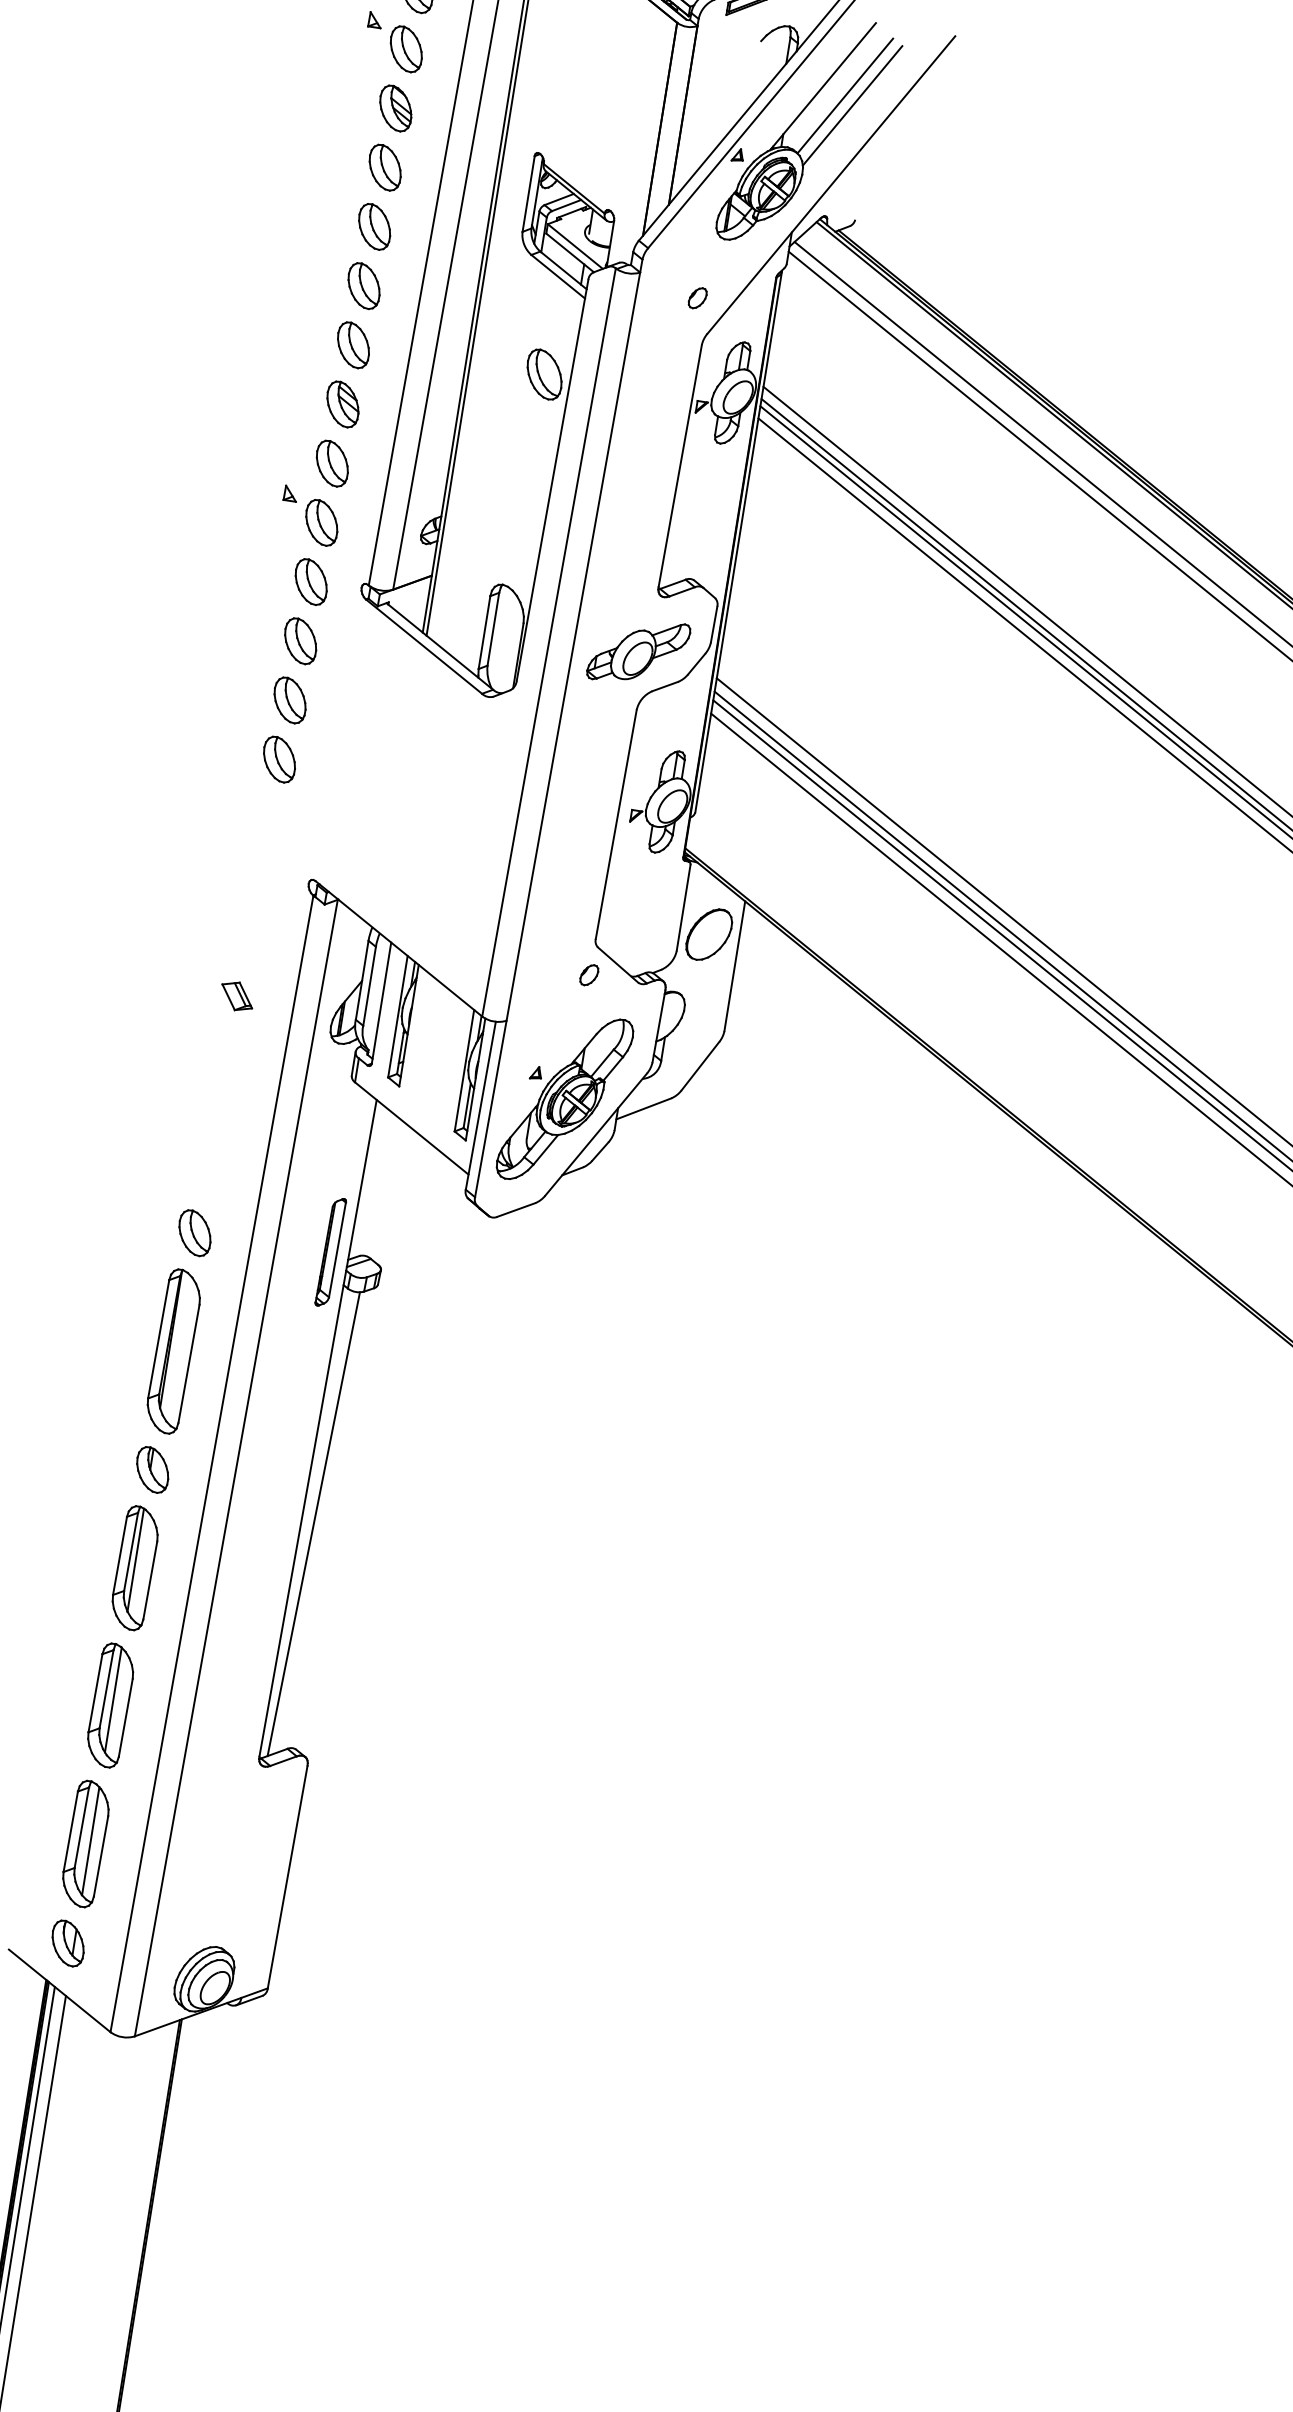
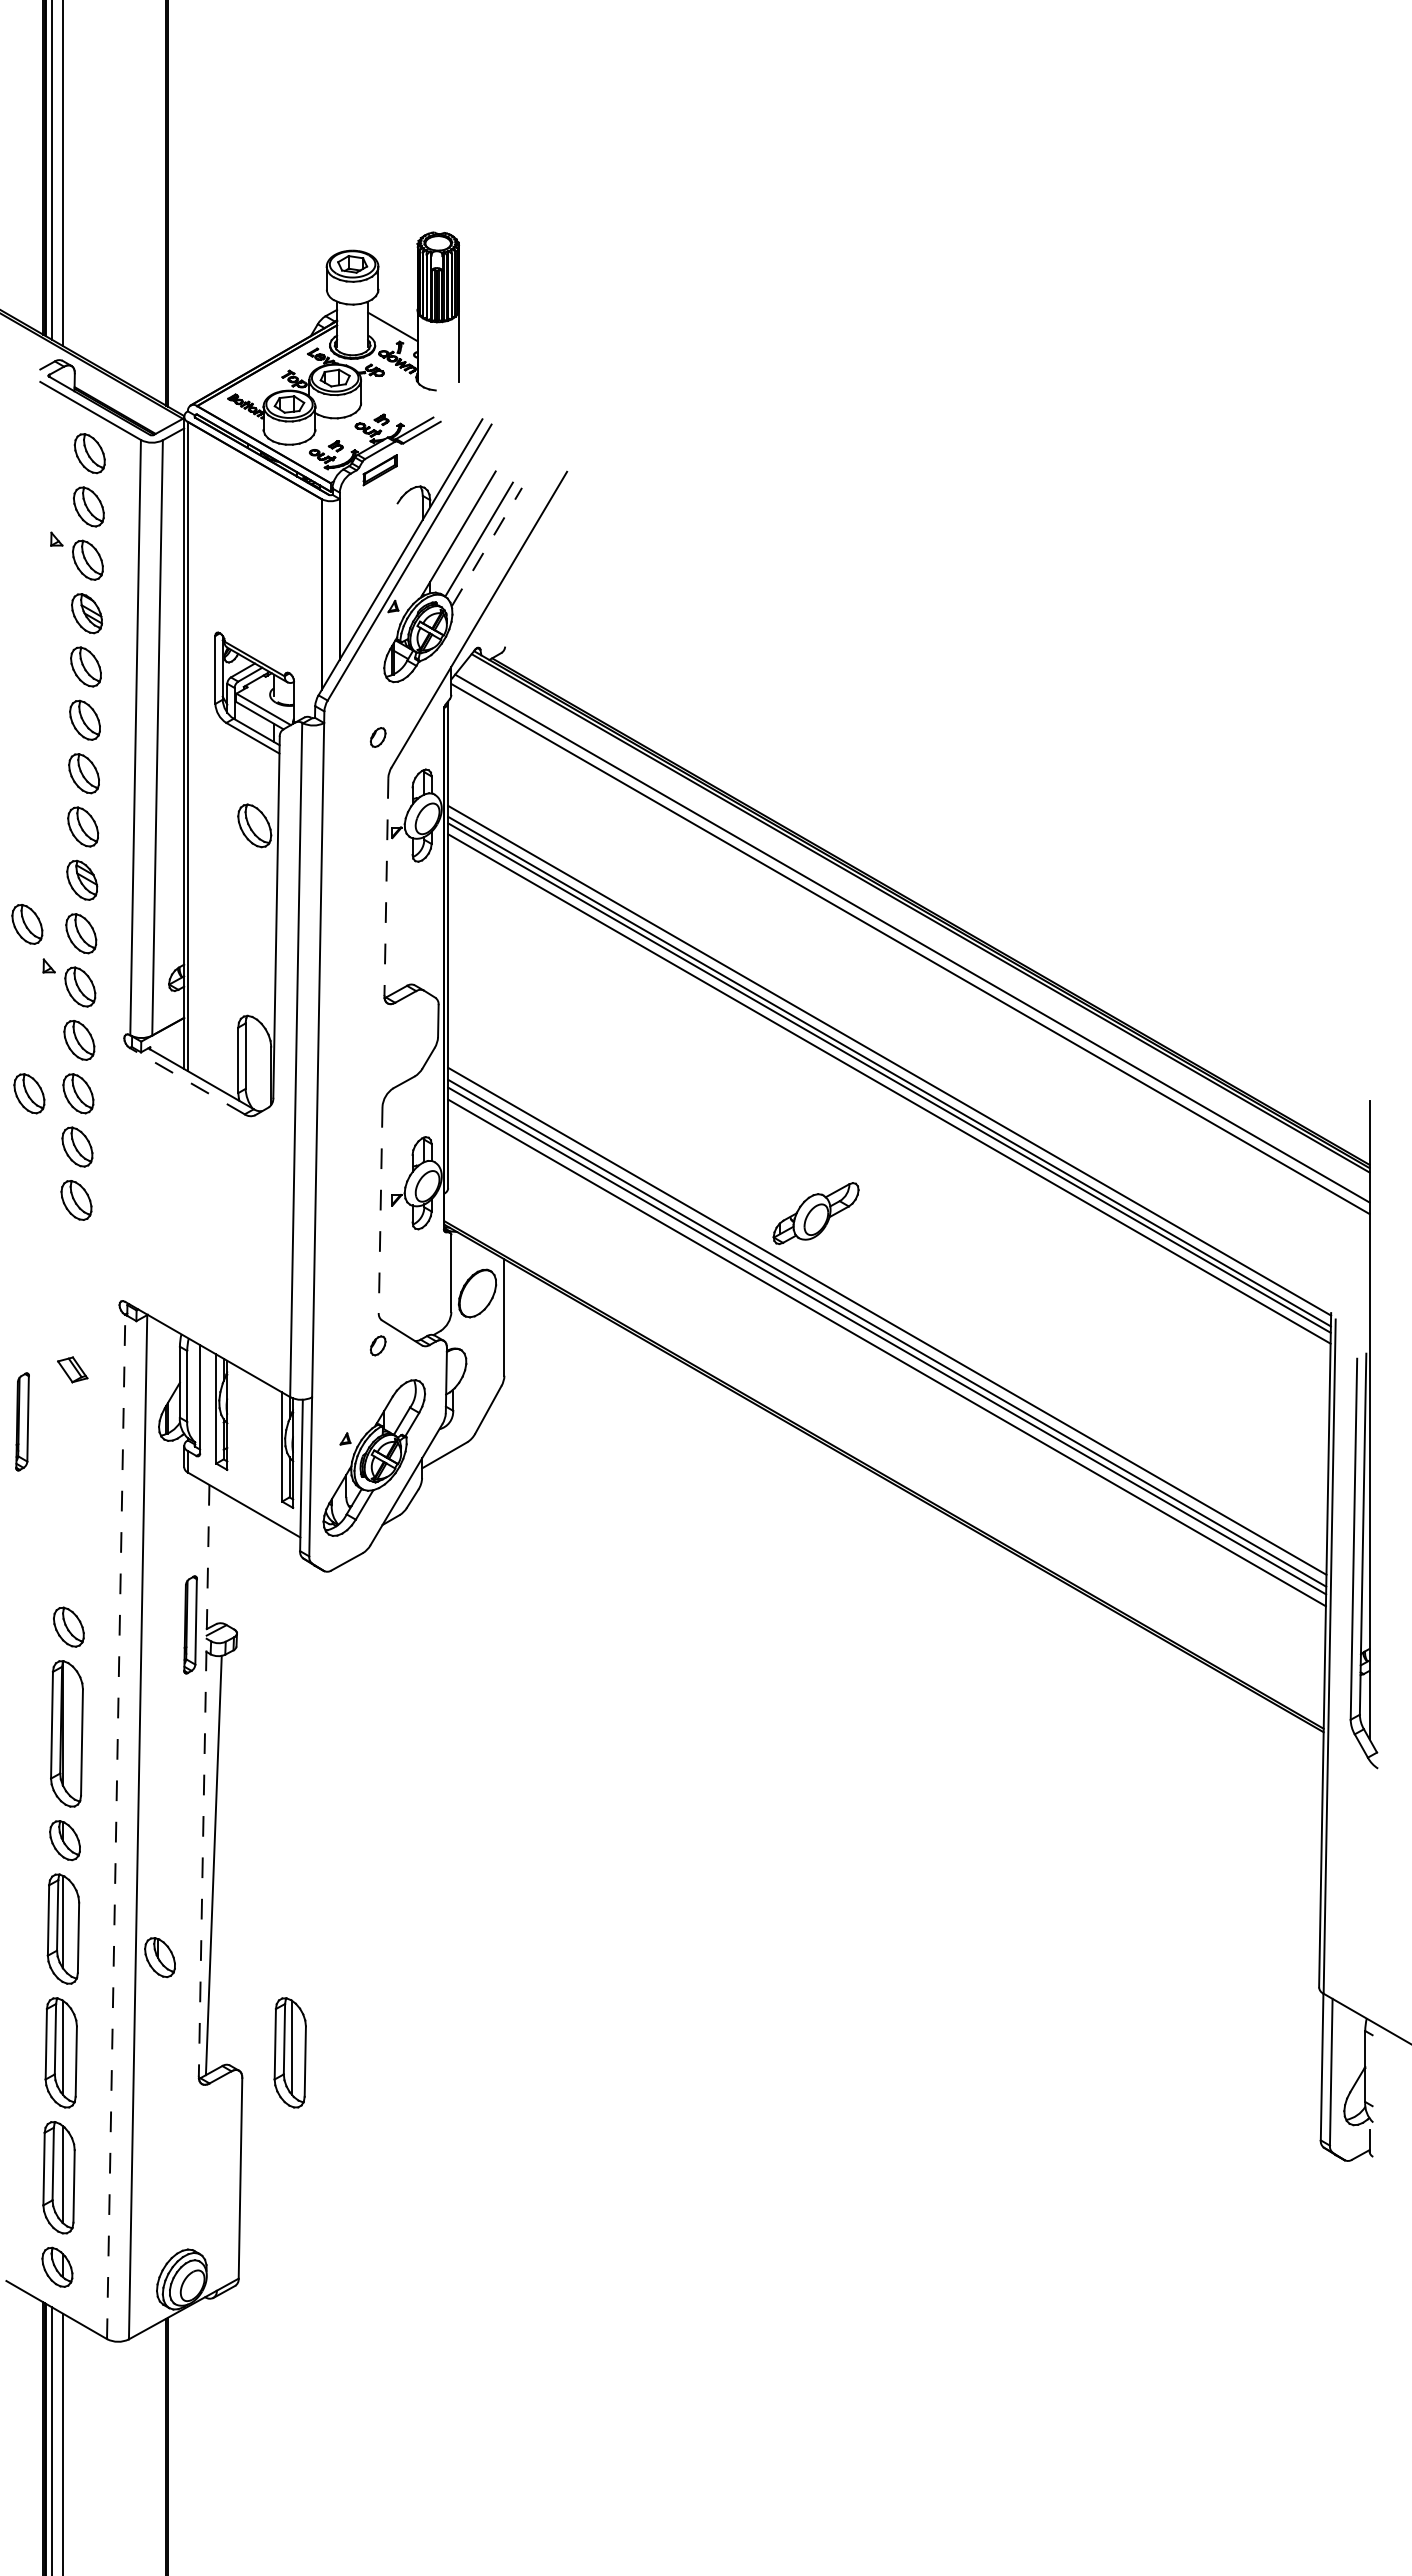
line: (852, 106) -> (486, 547), solid -> dashed
part: (274, 443) -> (27, 924), added
line: (680, 466) -> (386, 887), solid -> dashed
part: (246, 632) -> (29, 1093), added
line: (423, 645) -> (186, 1080), solid -> dashed
part: (638, 651) -> (815, 1213), moved
line: (616, 824) -> (380, 1210), solid -> dashed
part: (180, 995) -> (22, 1421), added
part: (237, 995) -> (72, 1369), moved
line: (318, 1427) -> (204, 1780), solid -> dashed
line: (212, 1463) -> (116, 1826), solid -> dashed
part: (236, 1616) -> (159, 1957), added
part: (364, 1745) -> (289, 2052), added

